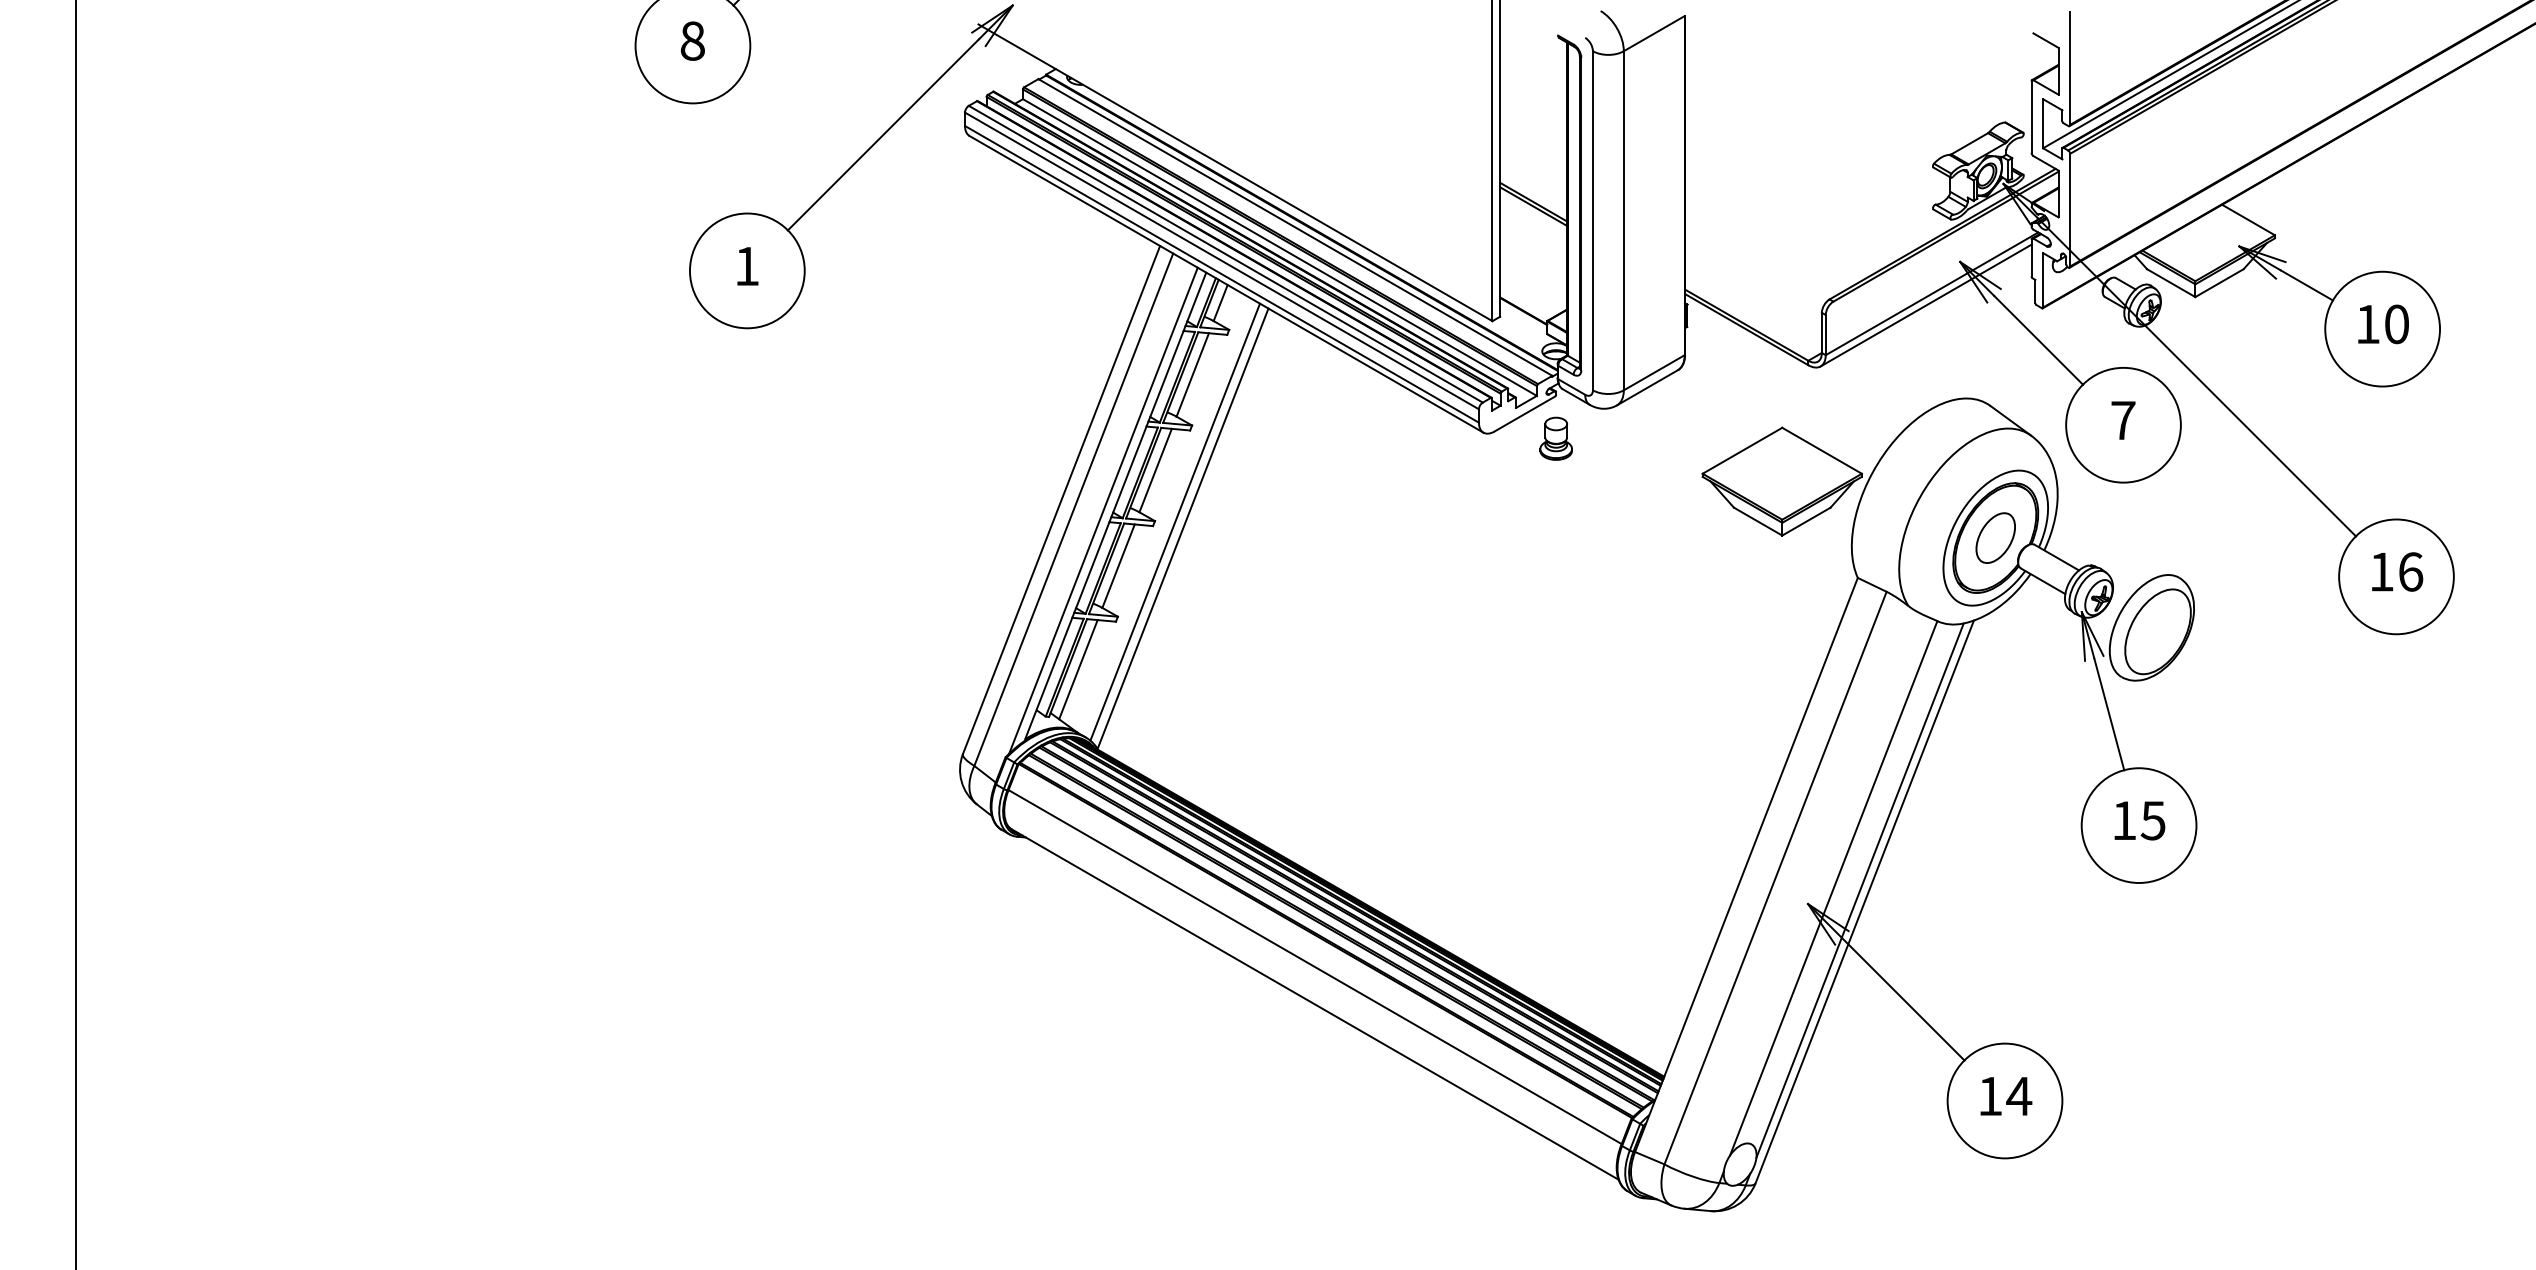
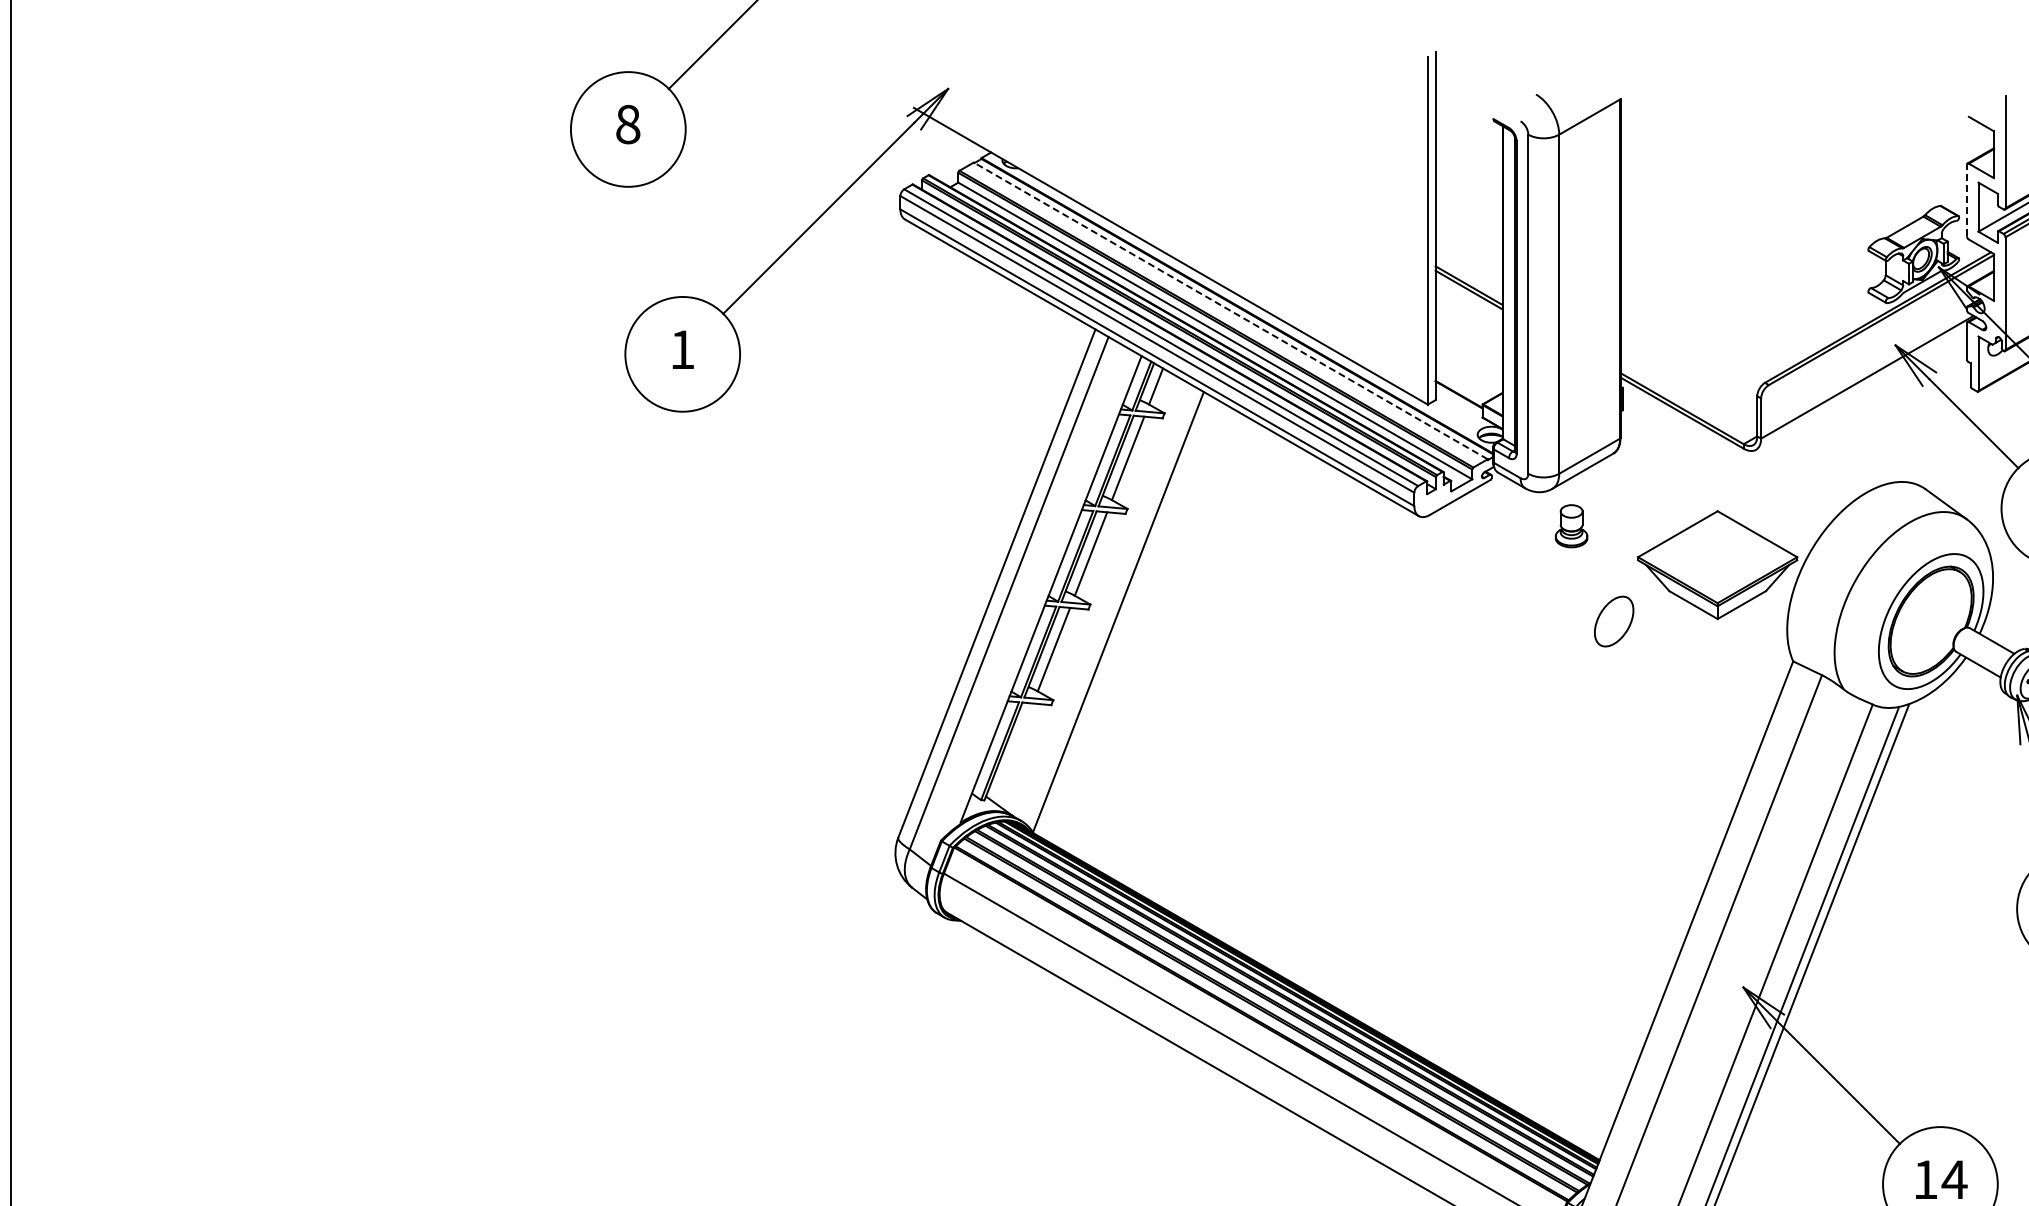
line: (2031, 117) -> (1966, 200), solid -> dashed
line: (1295, 227) -> (1230, 310), solid -> dashed
line: (1925, 305) -> (1860, 388), removed
part: (1555, 438) -> (1570, 525), moved
line: (1103, 510) -> (1038, 593), removed
line: (1175, 521) -> (1110, 604), removed
part: (1995, 537) -> (1613, 620), moved
line: (1078, 669) -> (1013, 752), removed

